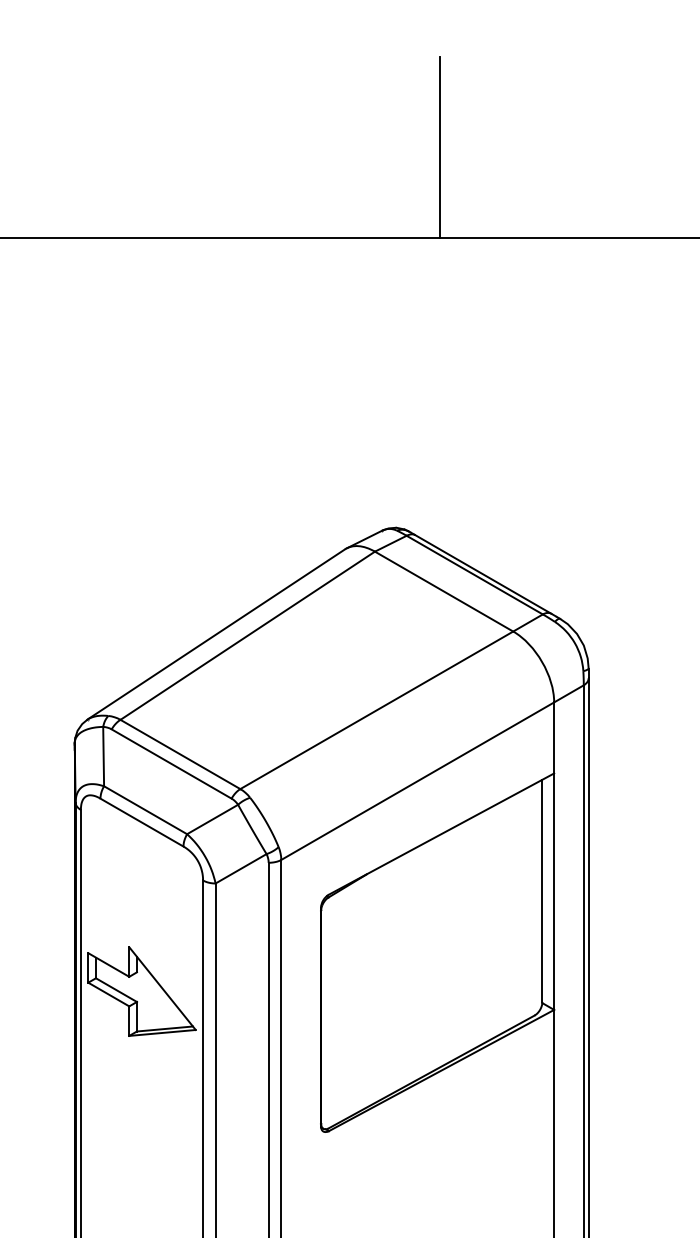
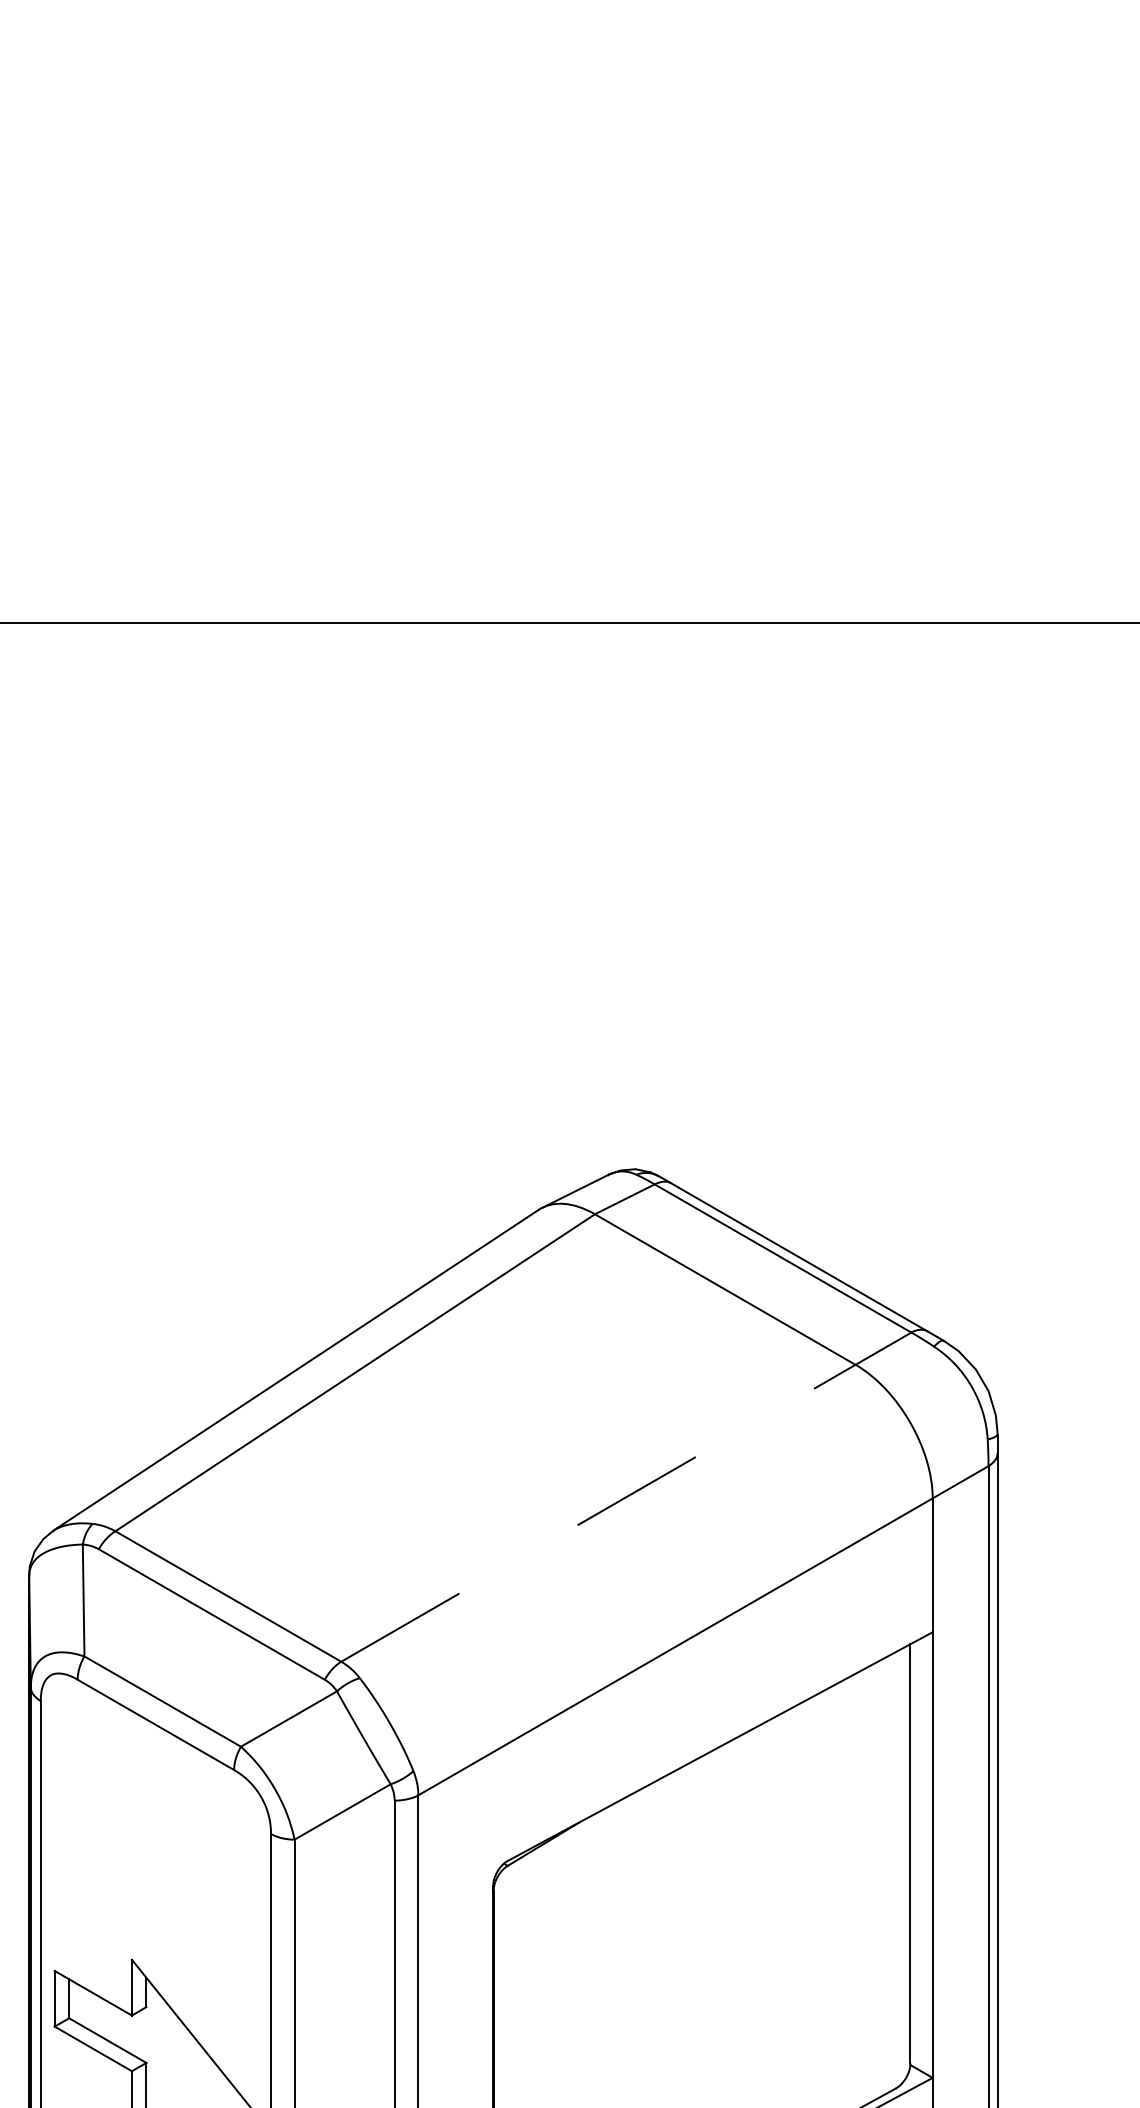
line: (439, 146) -> (716, 450), removed
line: (391, 701) -> (626, 1496), solid -> dashed

